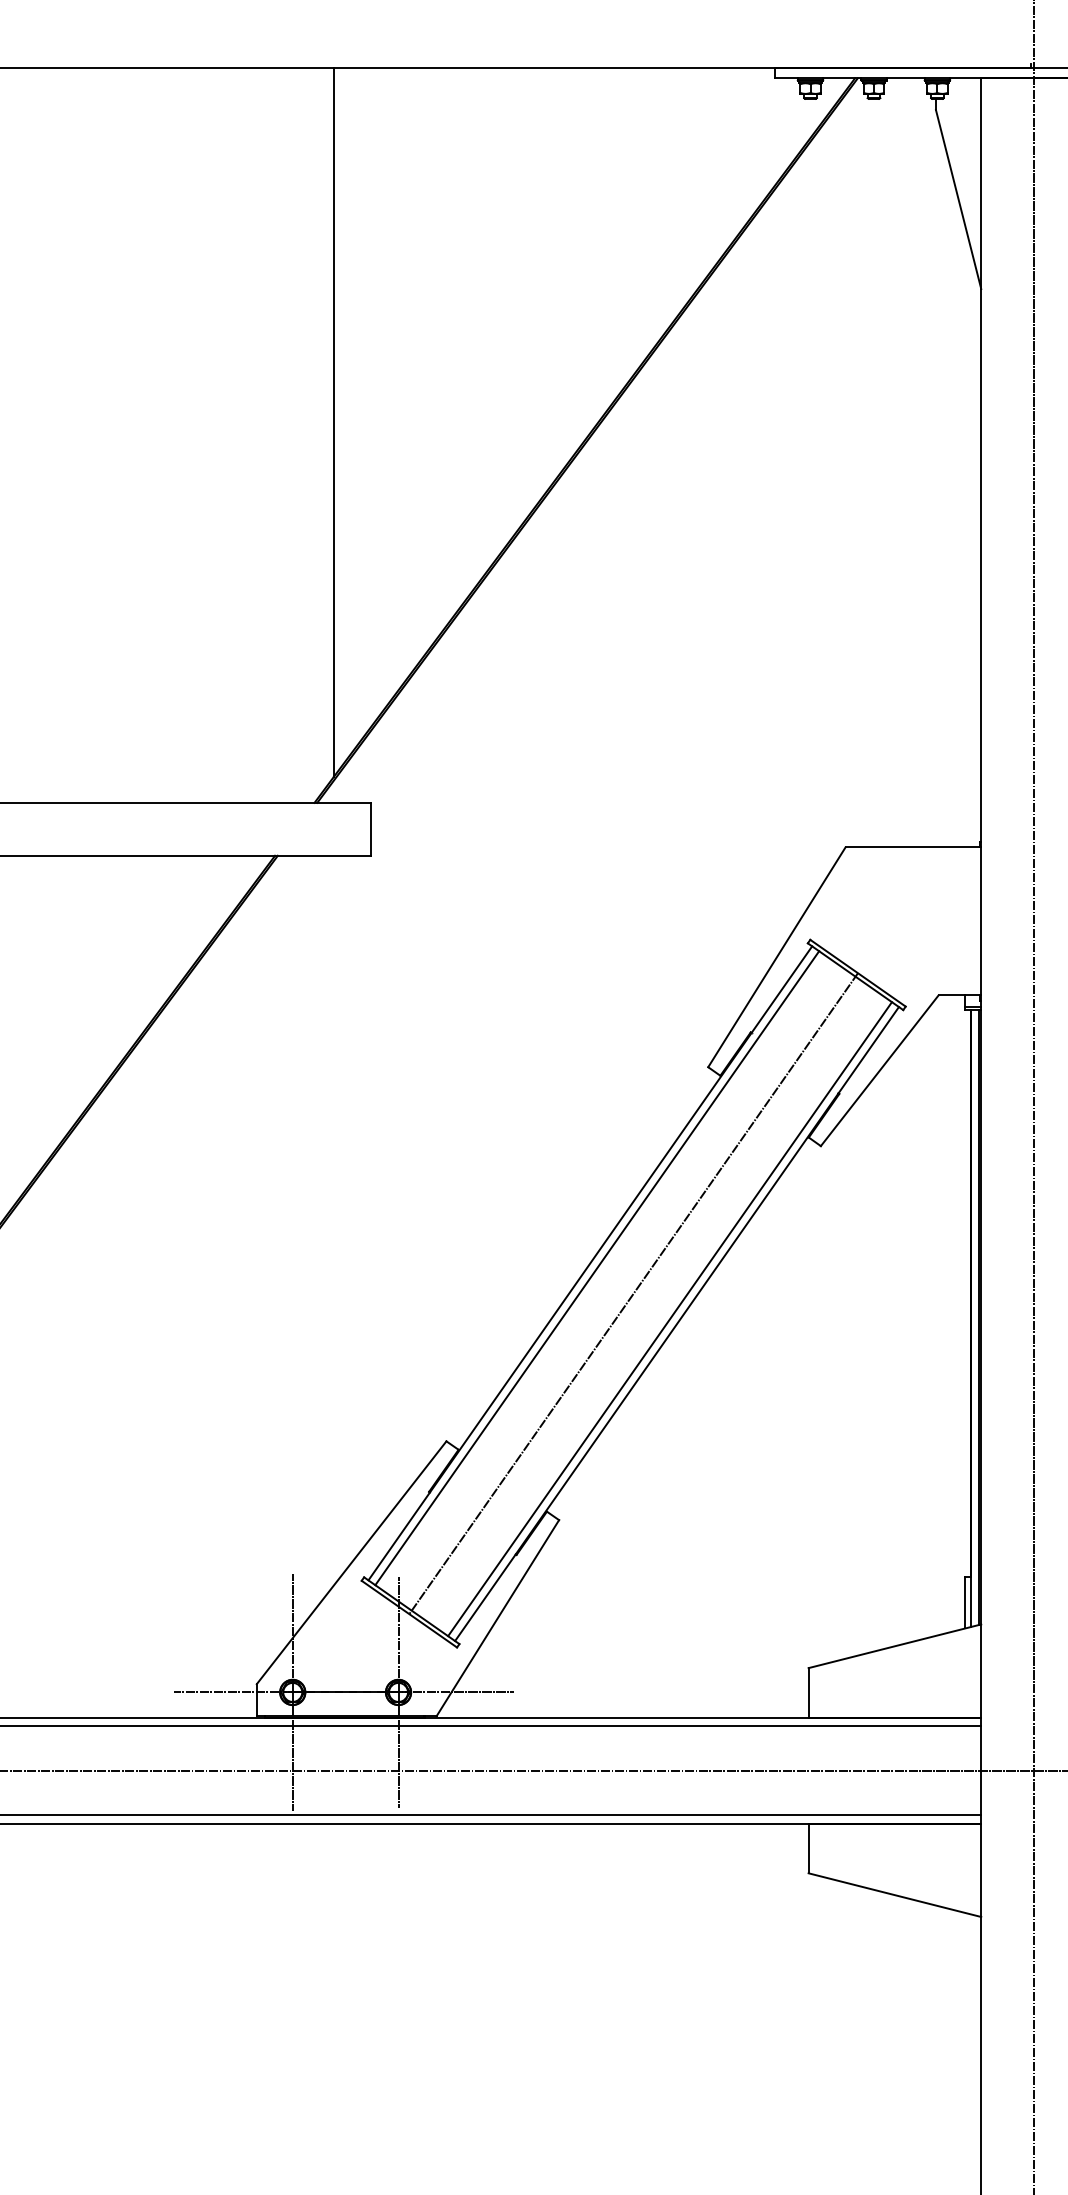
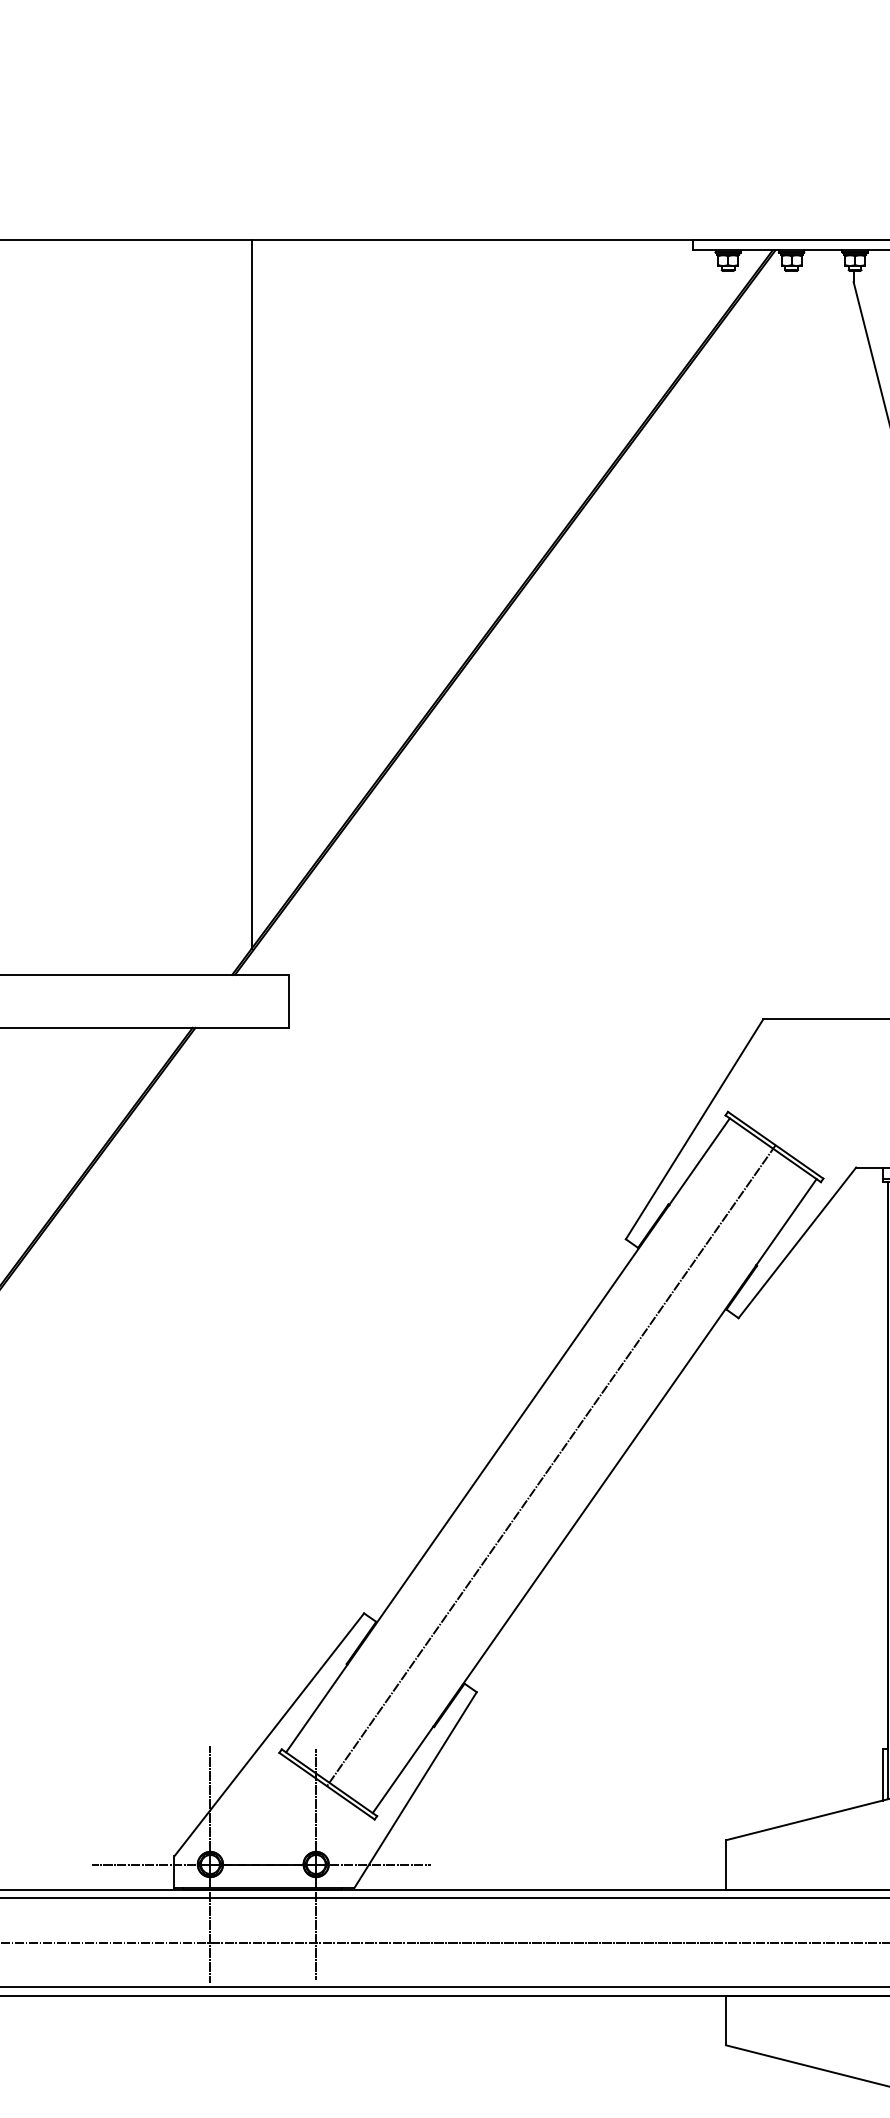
line: (597, 1268) -> (515, 1440), removed
line: (669, 1319) -> (587, 1491), removed

